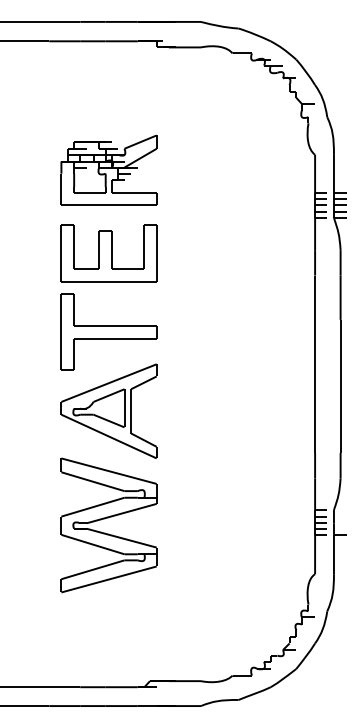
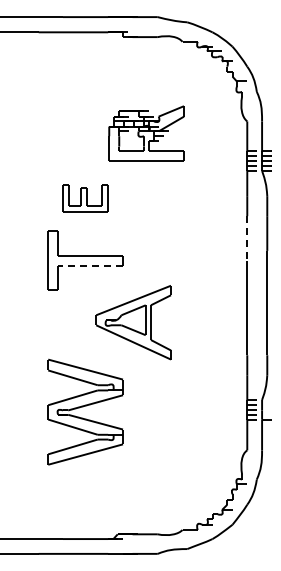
part: (108, 170) -> (146, 133), moved
part: (108, 253) -> (85, 198), size x0.6
line: (315, 305) -> (247, 239), solid -> dashed
line: (115, 338) -> (90, 265), solid -> dashed
part: (108, 411) -> (133, 322), moved

